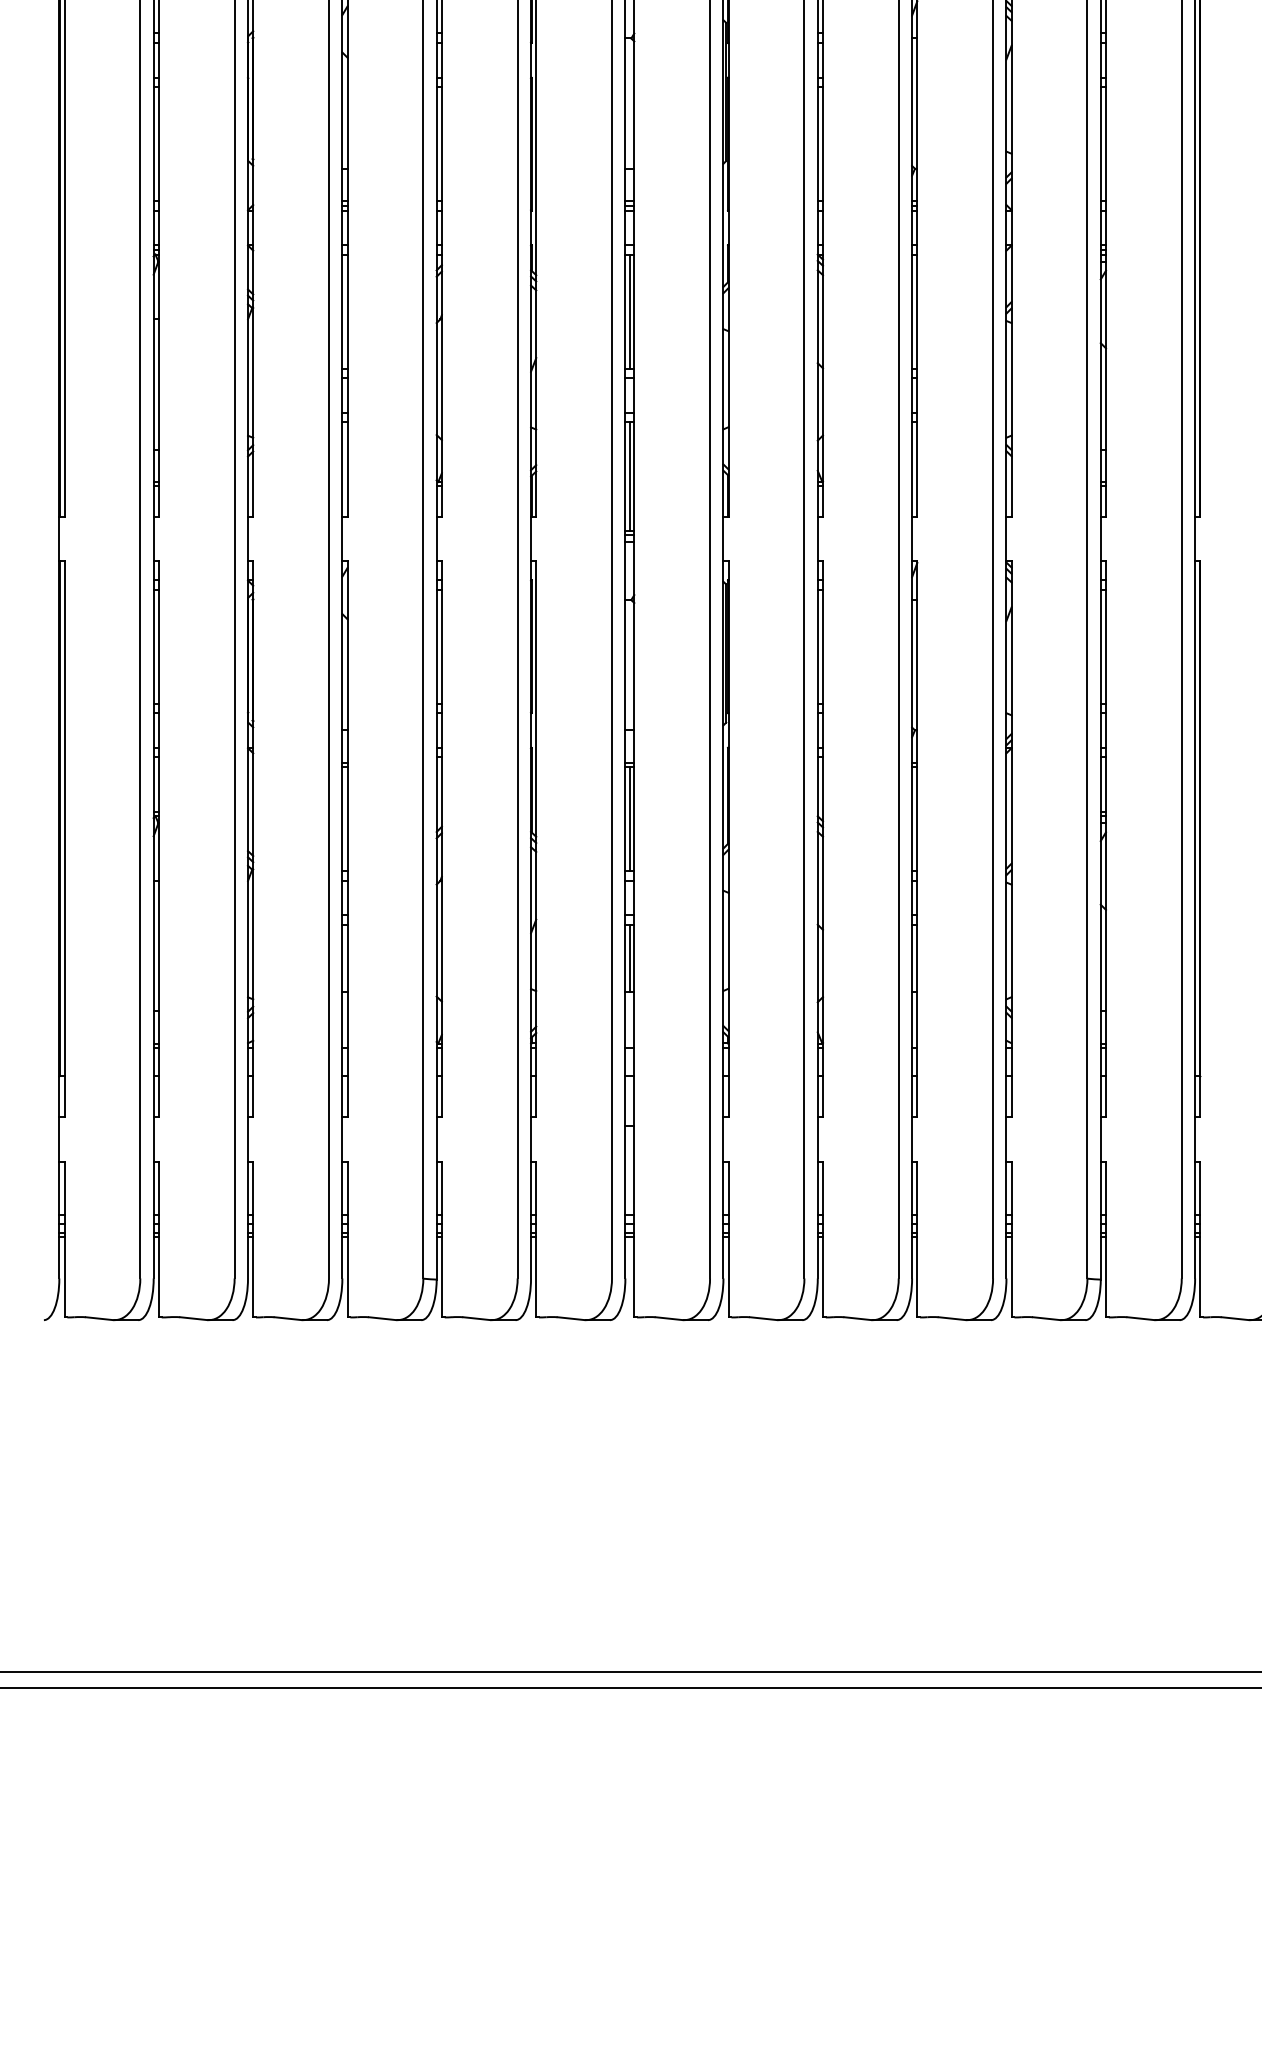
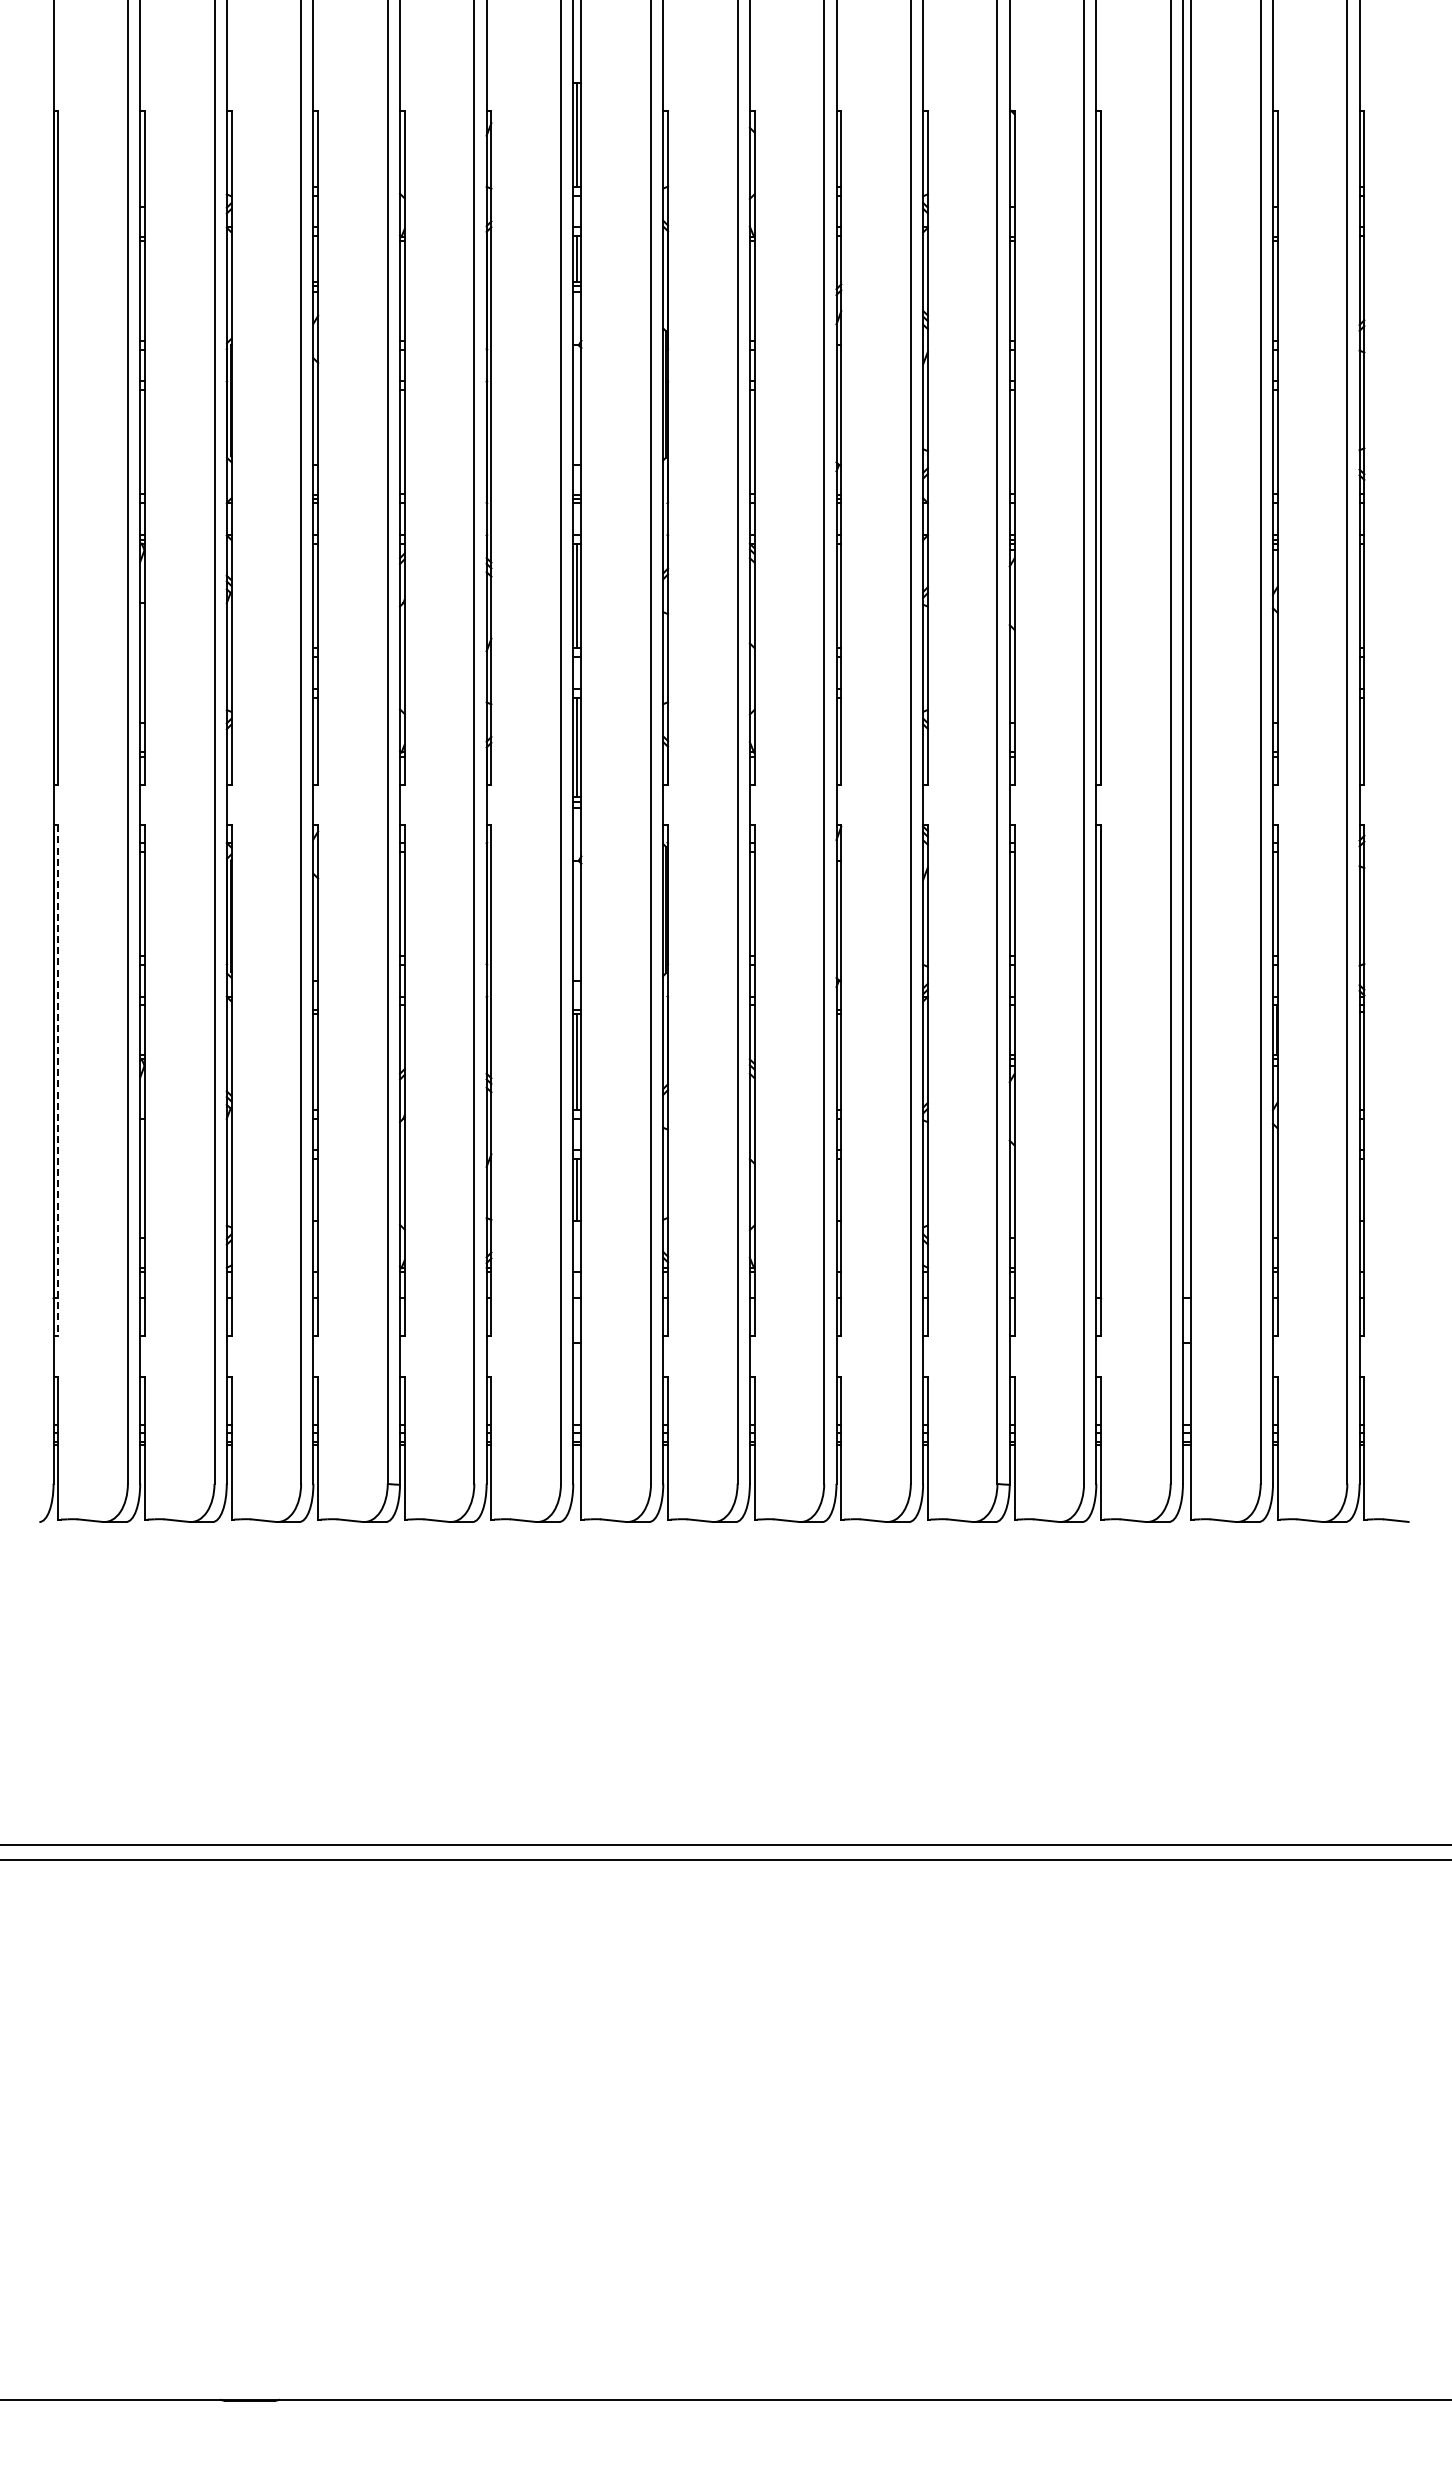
line: (64, 840) -> (58, 1081), solid -> dashed

